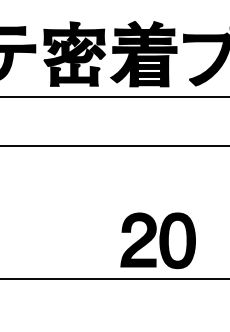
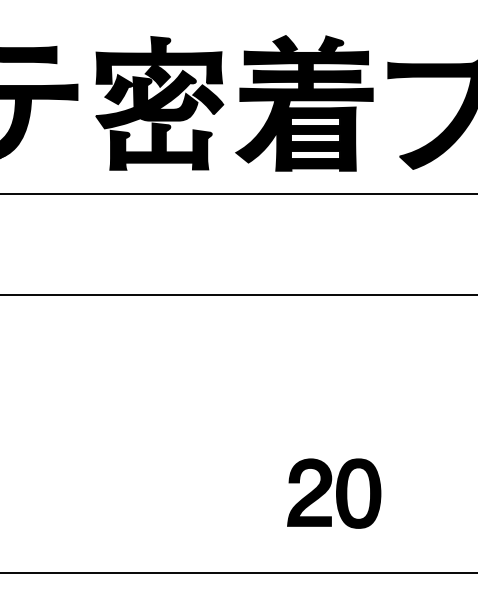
part: (157, 240) -> (332, 492), size x0.6

